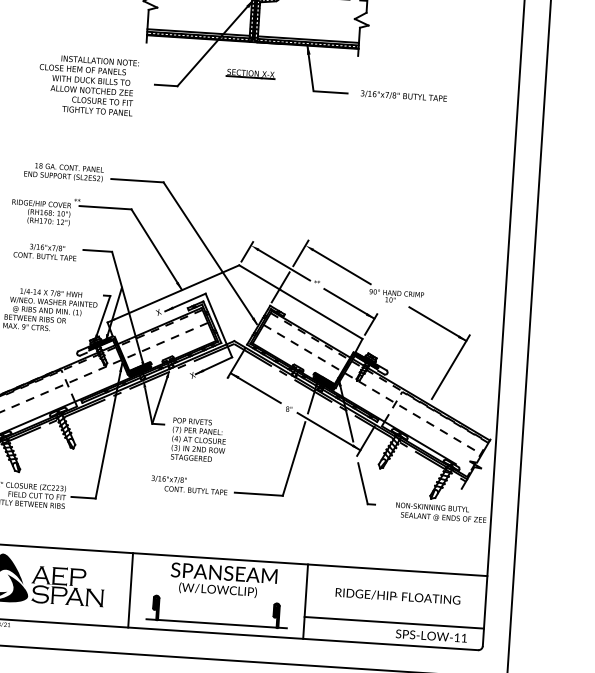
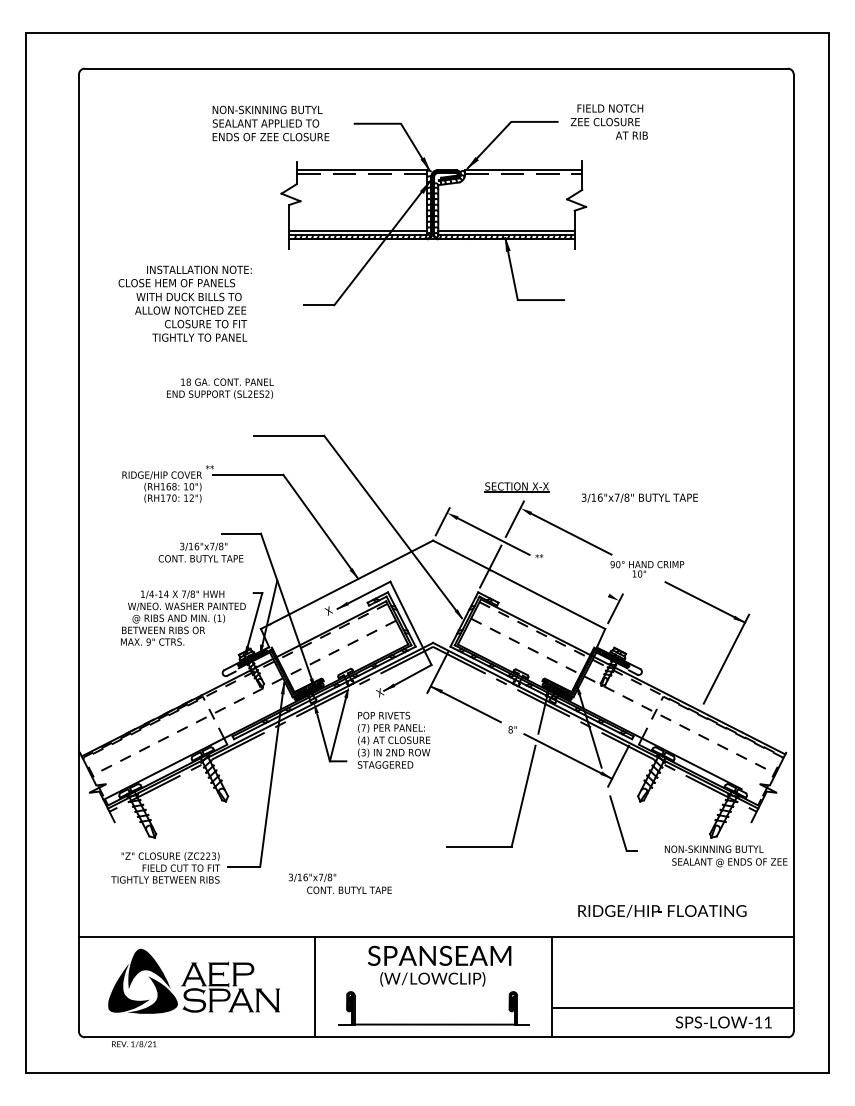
part: (250, 74) -> (516, 487), moved
text: (87, 85) -> (184, 303), moved
text: (403, 95) -> (639, 497), moved
text: (64, 172) -> (220, 388), moved
text: (44, 251) -> (200, 552), moved
line: (349, 303) -> (584, 582), removed
text: (198, 439) -> (393, 739), moved
text: (188, 485) -> (339, 883), moved
text: (398, 596) -> (662, 911), moved

